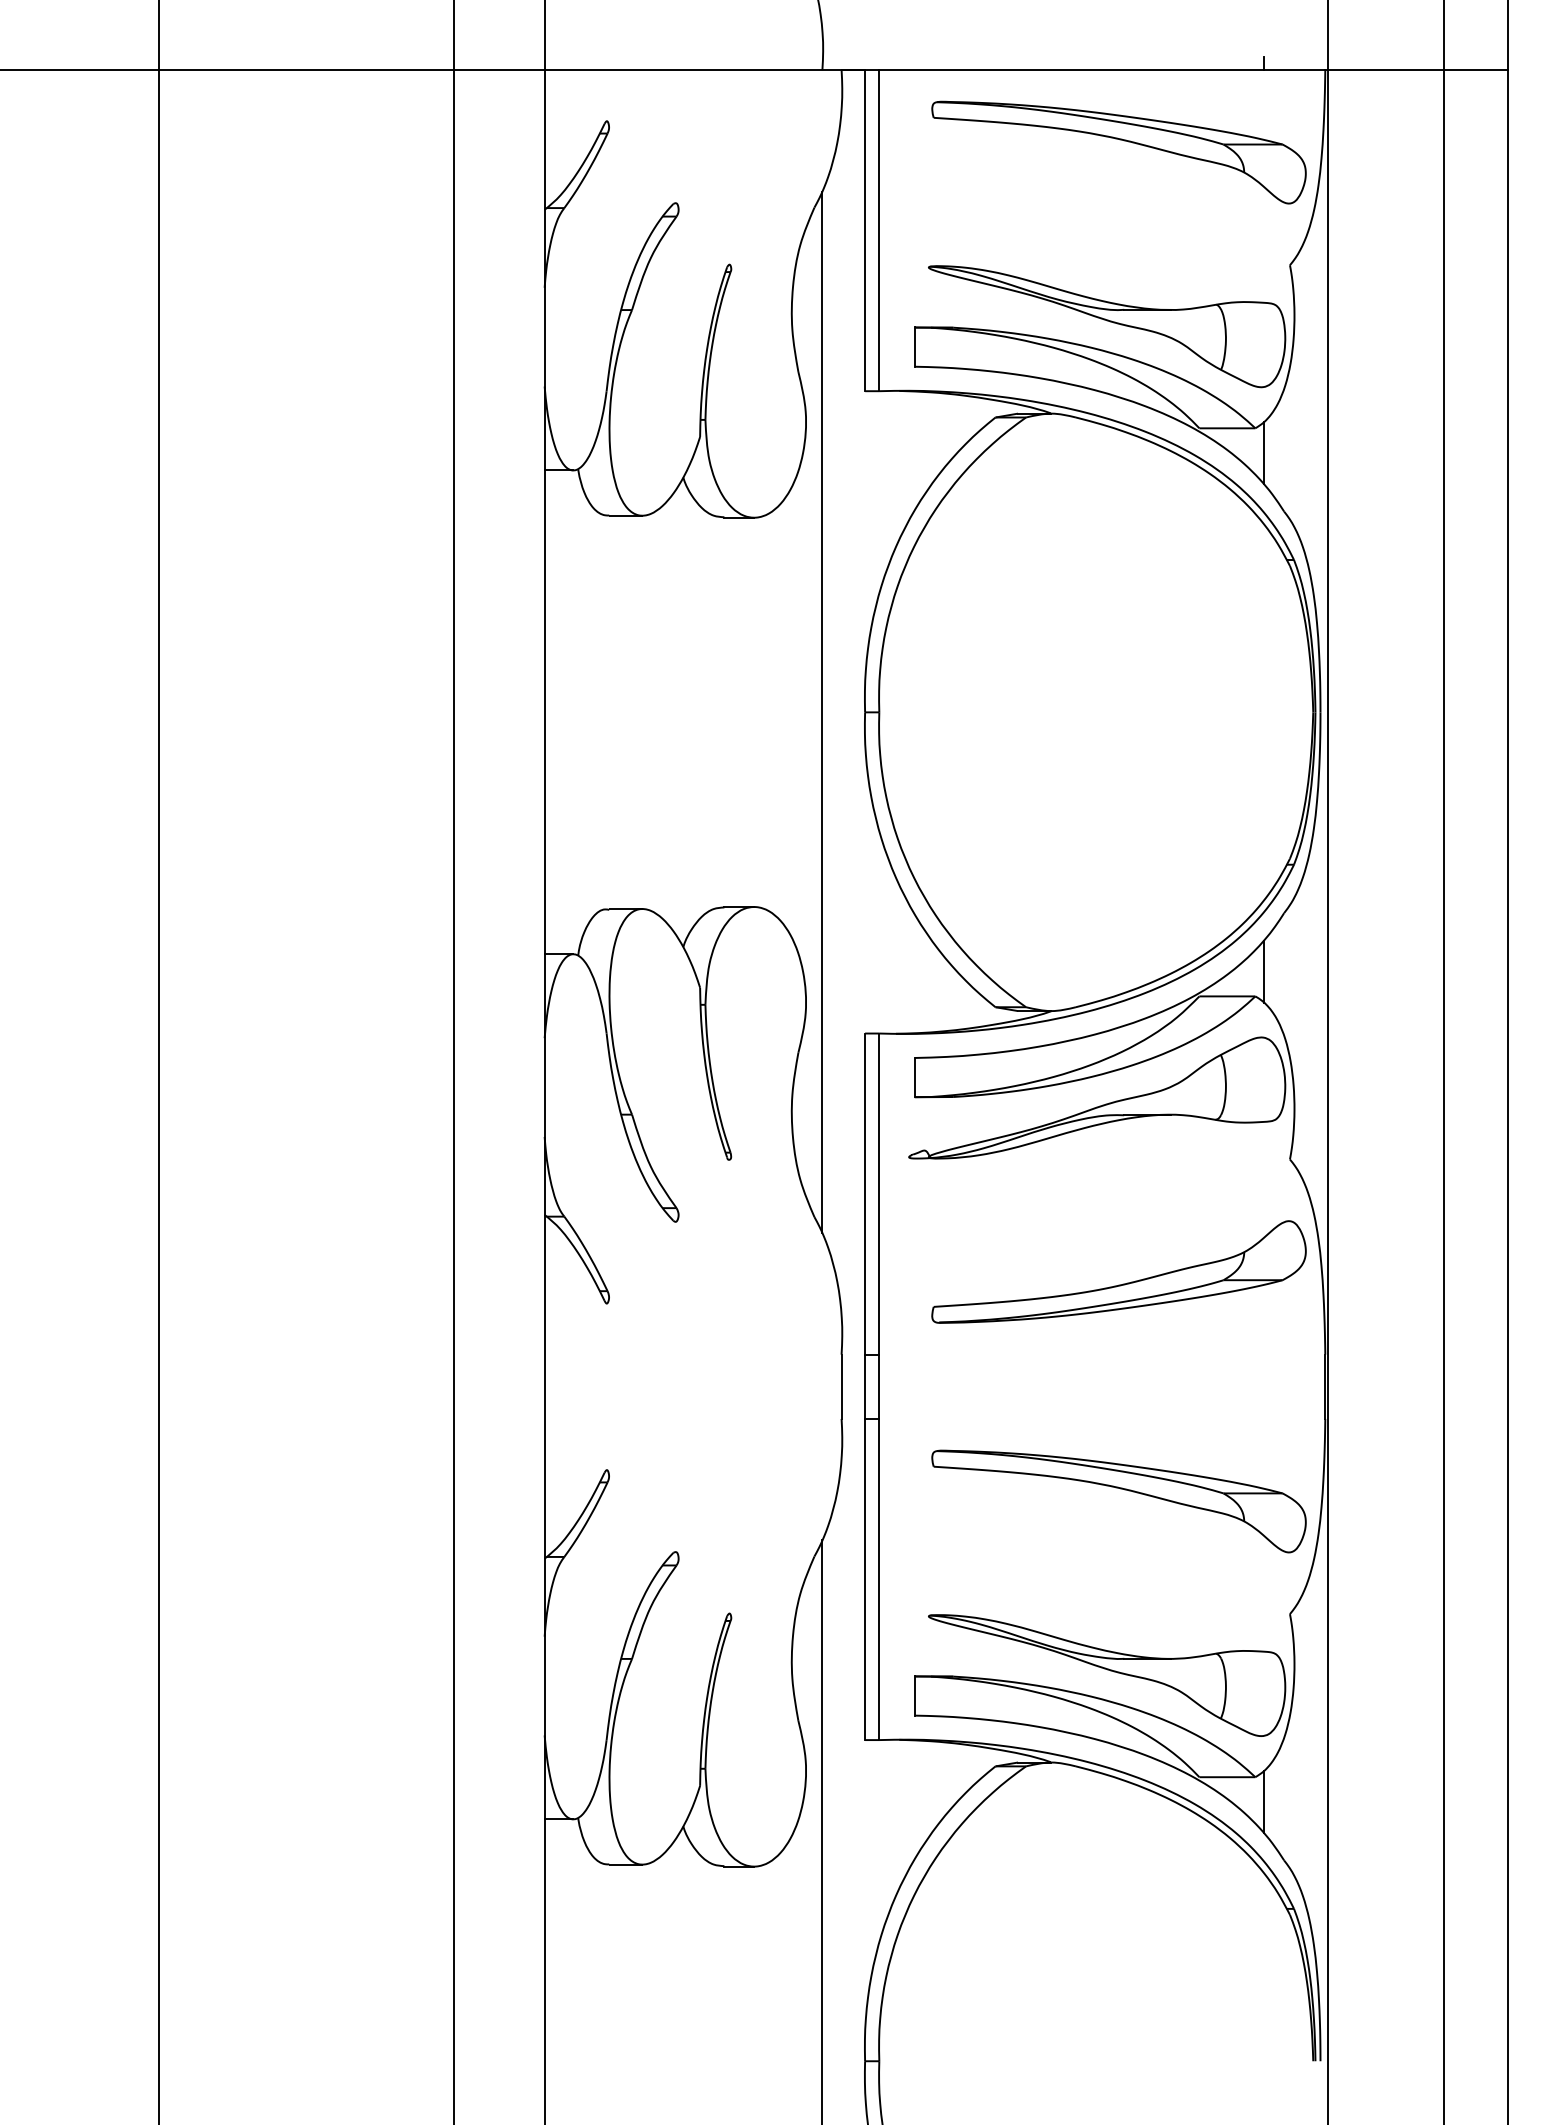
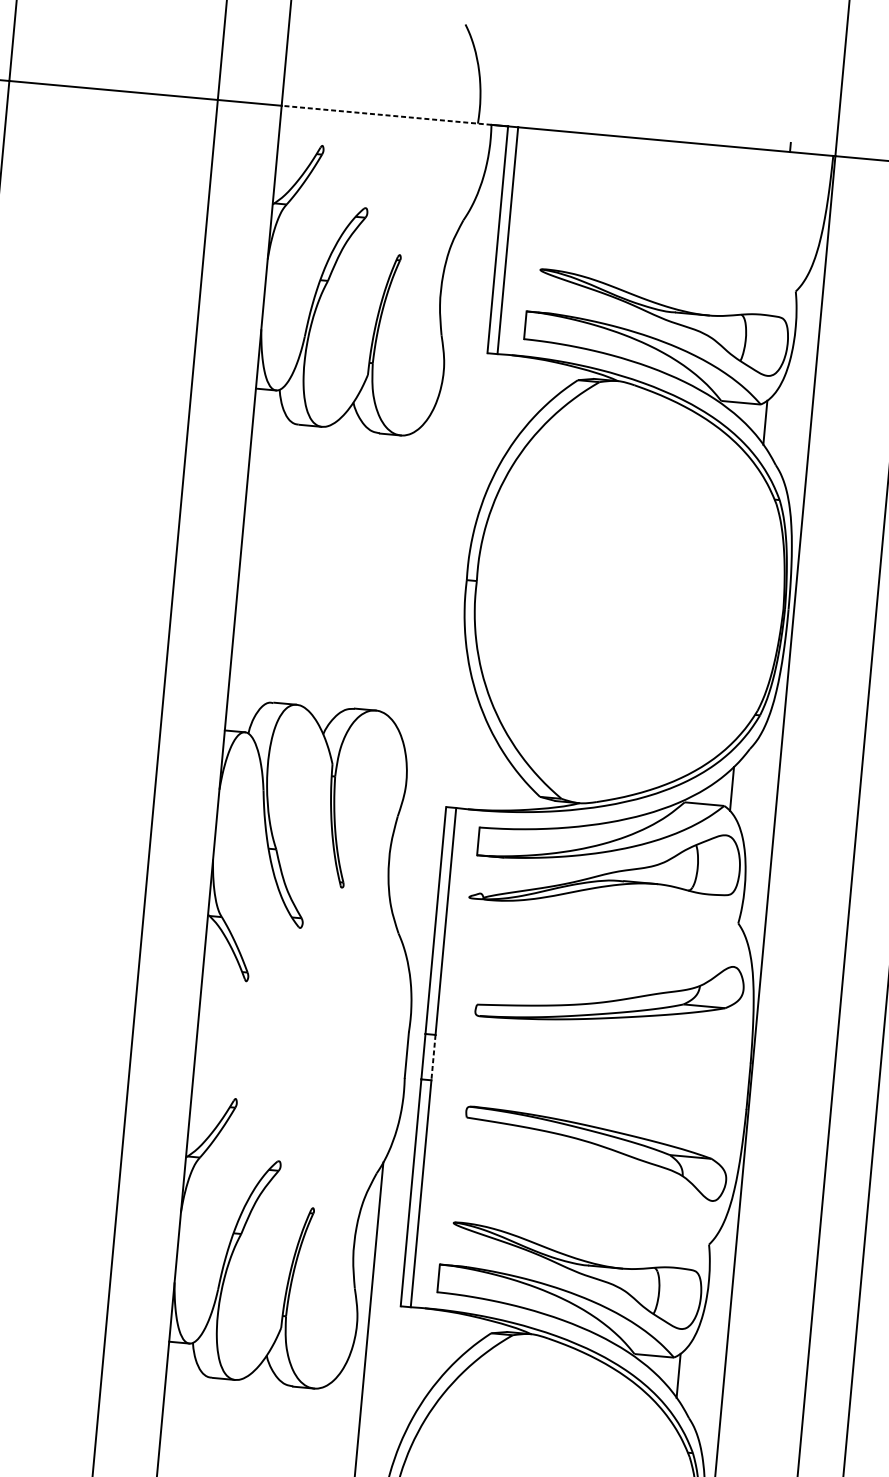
line: (692, 70) -> (386, 115), solid -> dashed
part: (1119, 140) -> (683, 192), removed
line: (822, 712) -> (436, 577), removed
line: (879, 1387) -> (433, 1058), solid -> dashed

